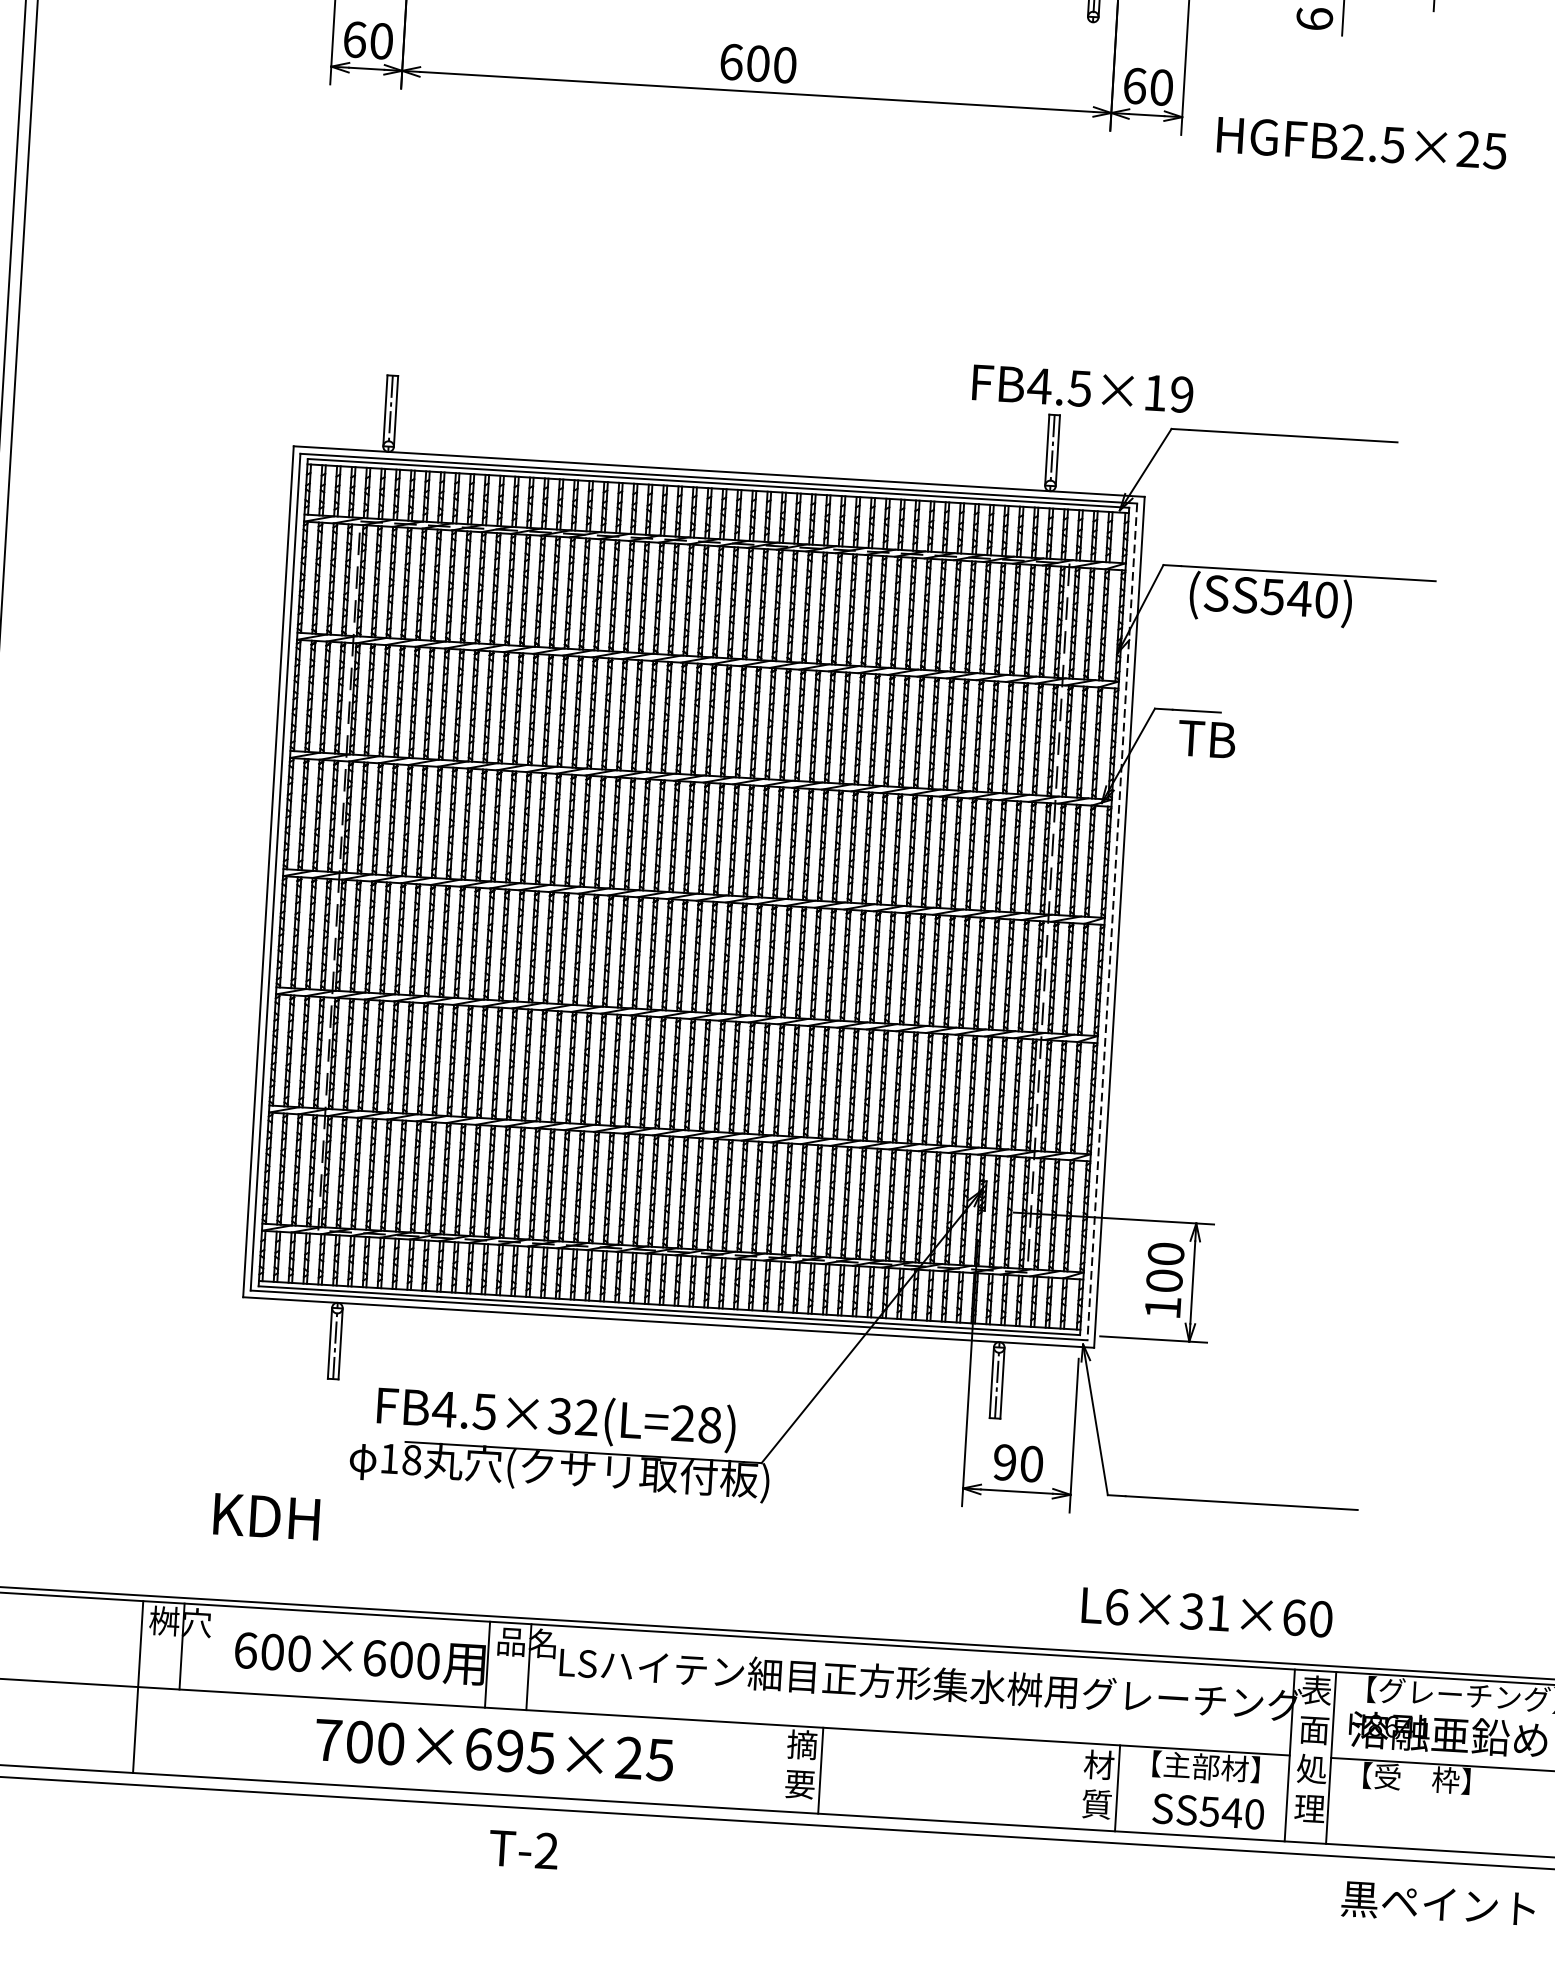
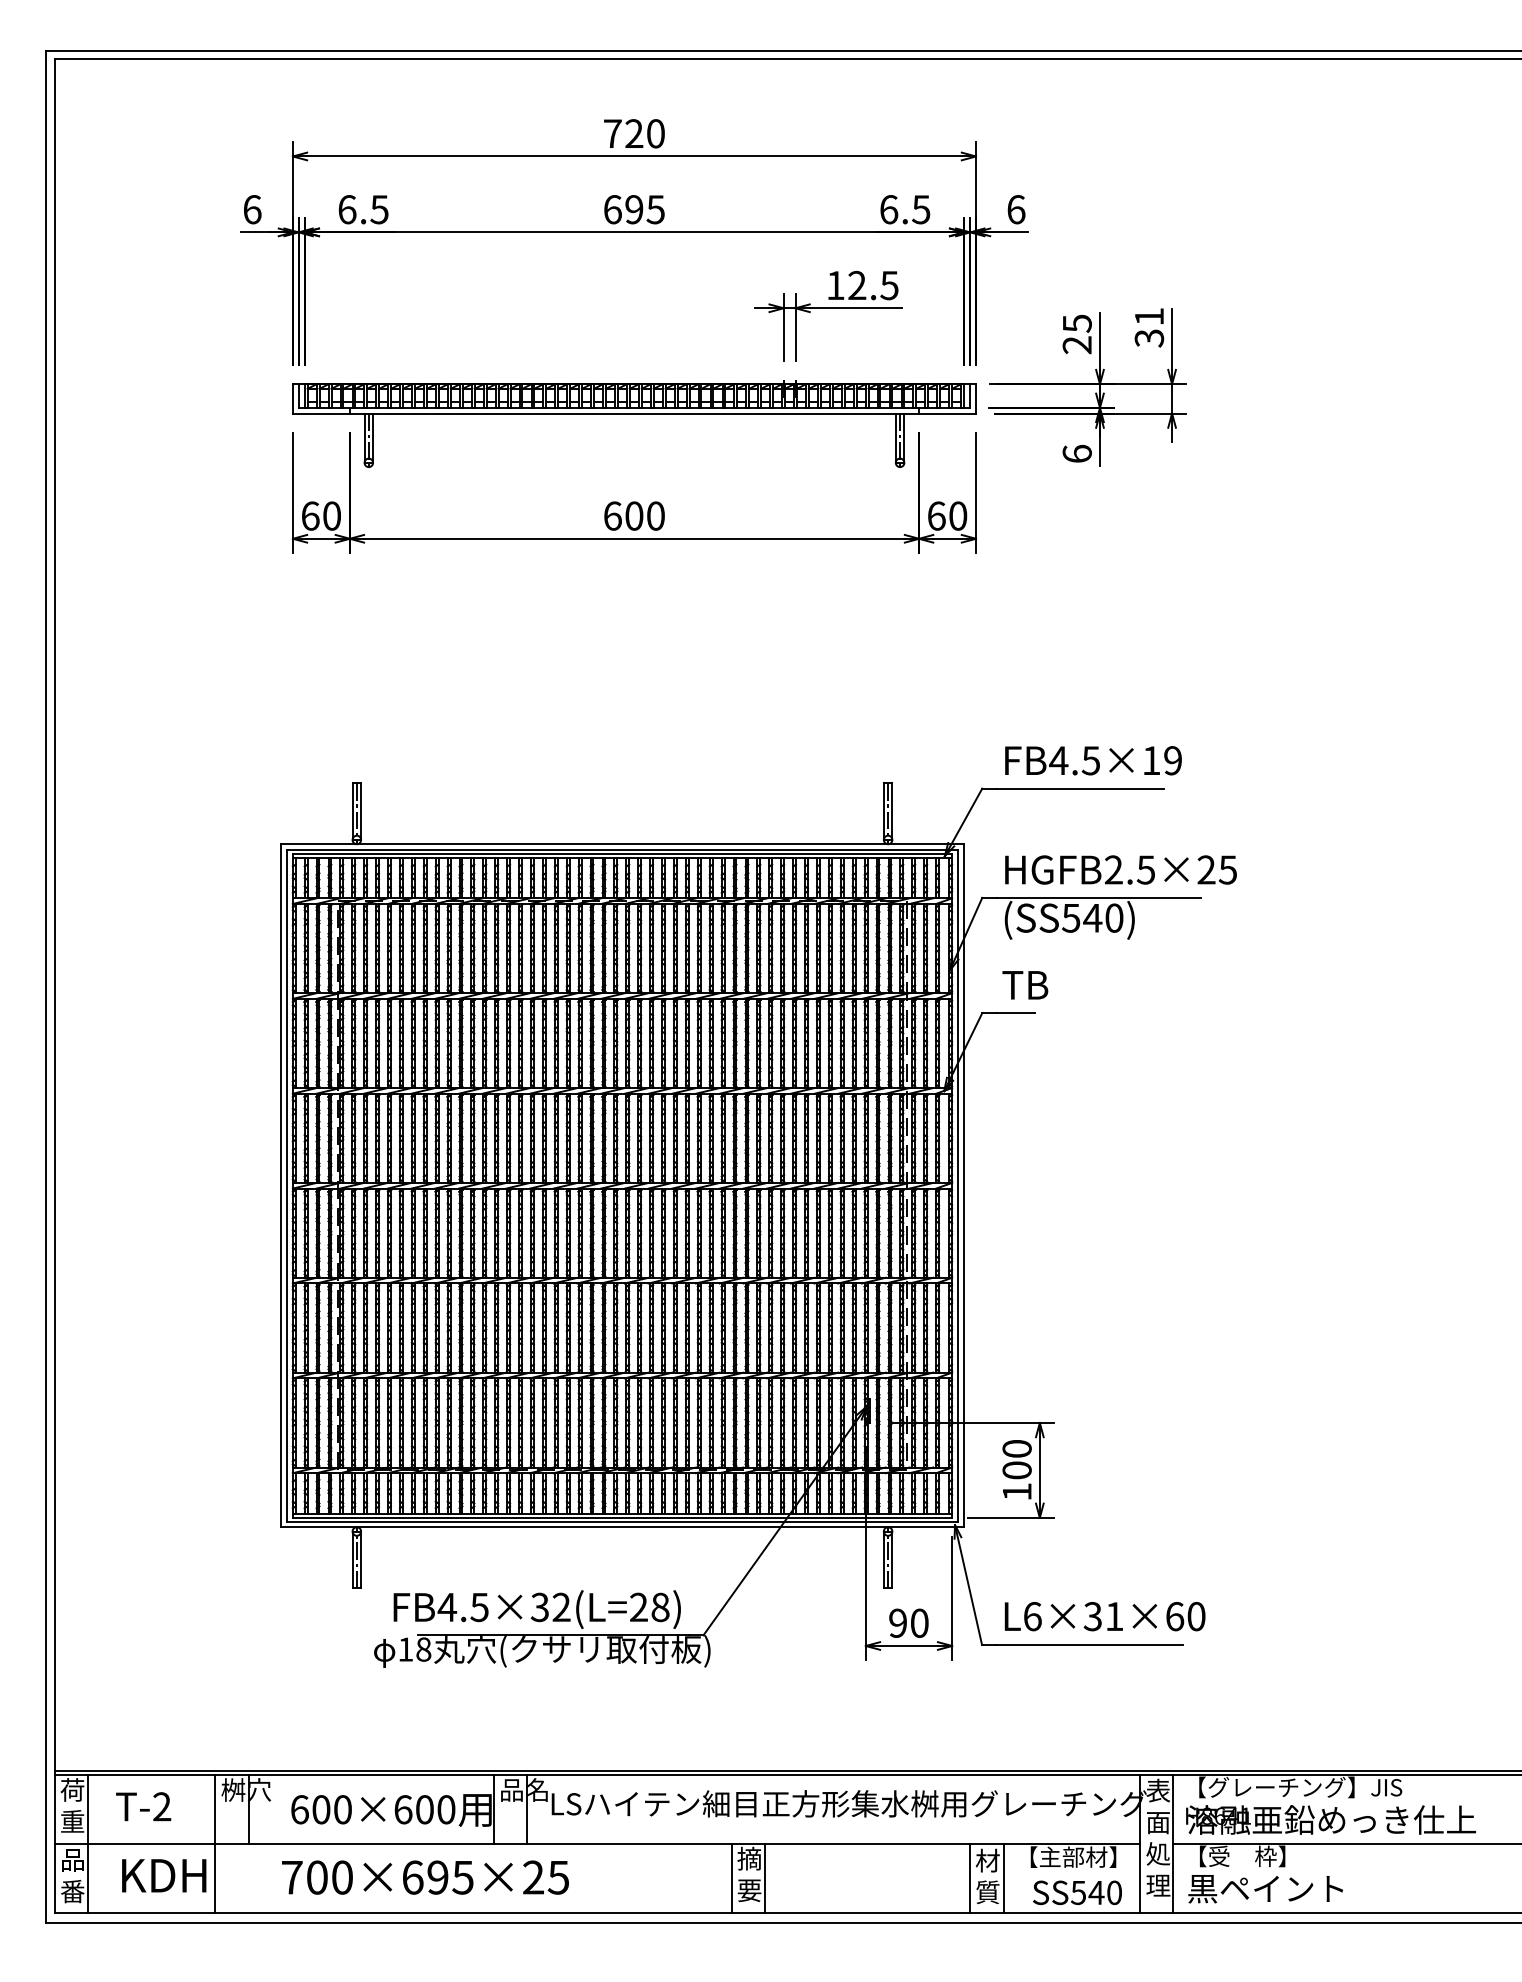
text: (1361, 142) -> (1120, 869), moved
text: (1082, 388) -> (1093, 760), moved
text: (1207, 739) -> (1025, 985), moved
line: (1112, 921) -> (958, 1185), dashed -> solid
text: (267, 1516) -> (164, 1875), moved
text: (1206, 1612) -> (1104, 1616), moved
text: (494, 1750) -> (425, 1877), moved
line: (779, 1768) -> (732, 1878), added
line: (1076, 1785) -> (970, 1878), added
text: (523, 1849) -> (143, 1806), moved
text: (1437, 1904) -> (1265, 1889), moved

